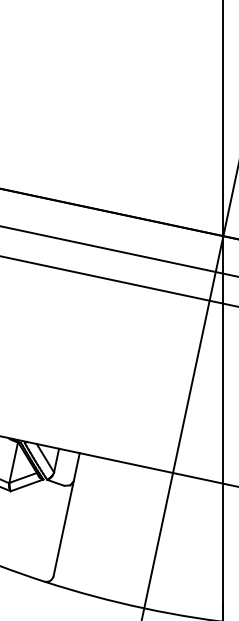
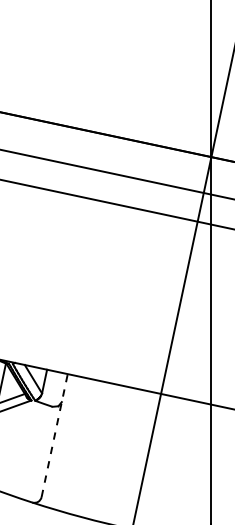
line: (66, 514) -> (54, 435), solid -> dashed

